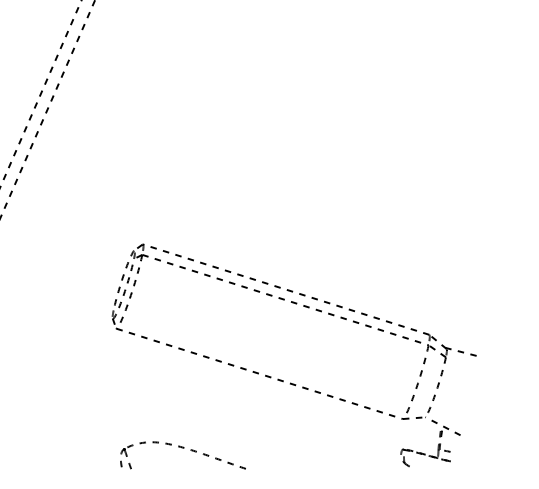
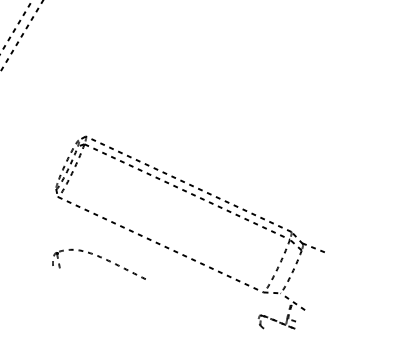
part: (182, 448) -> (100, 257), moved

